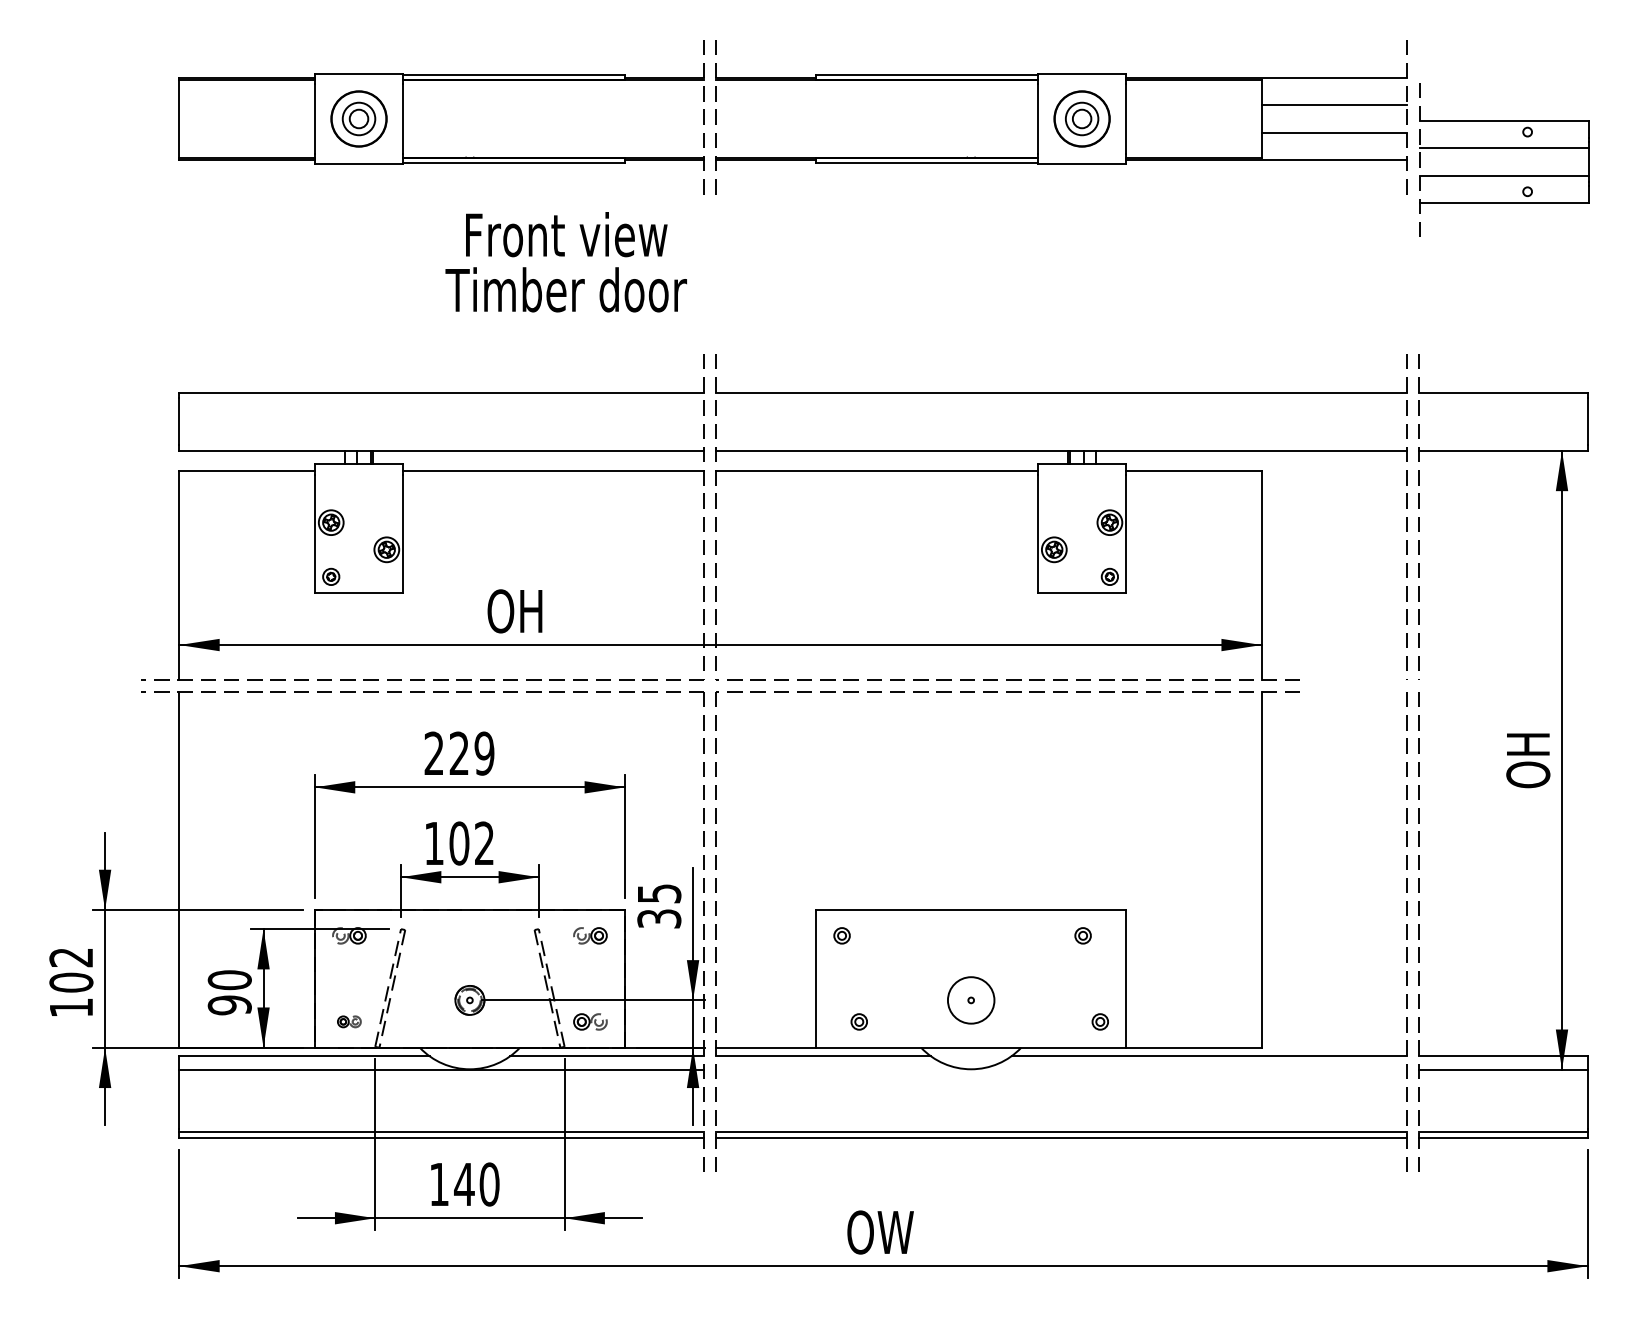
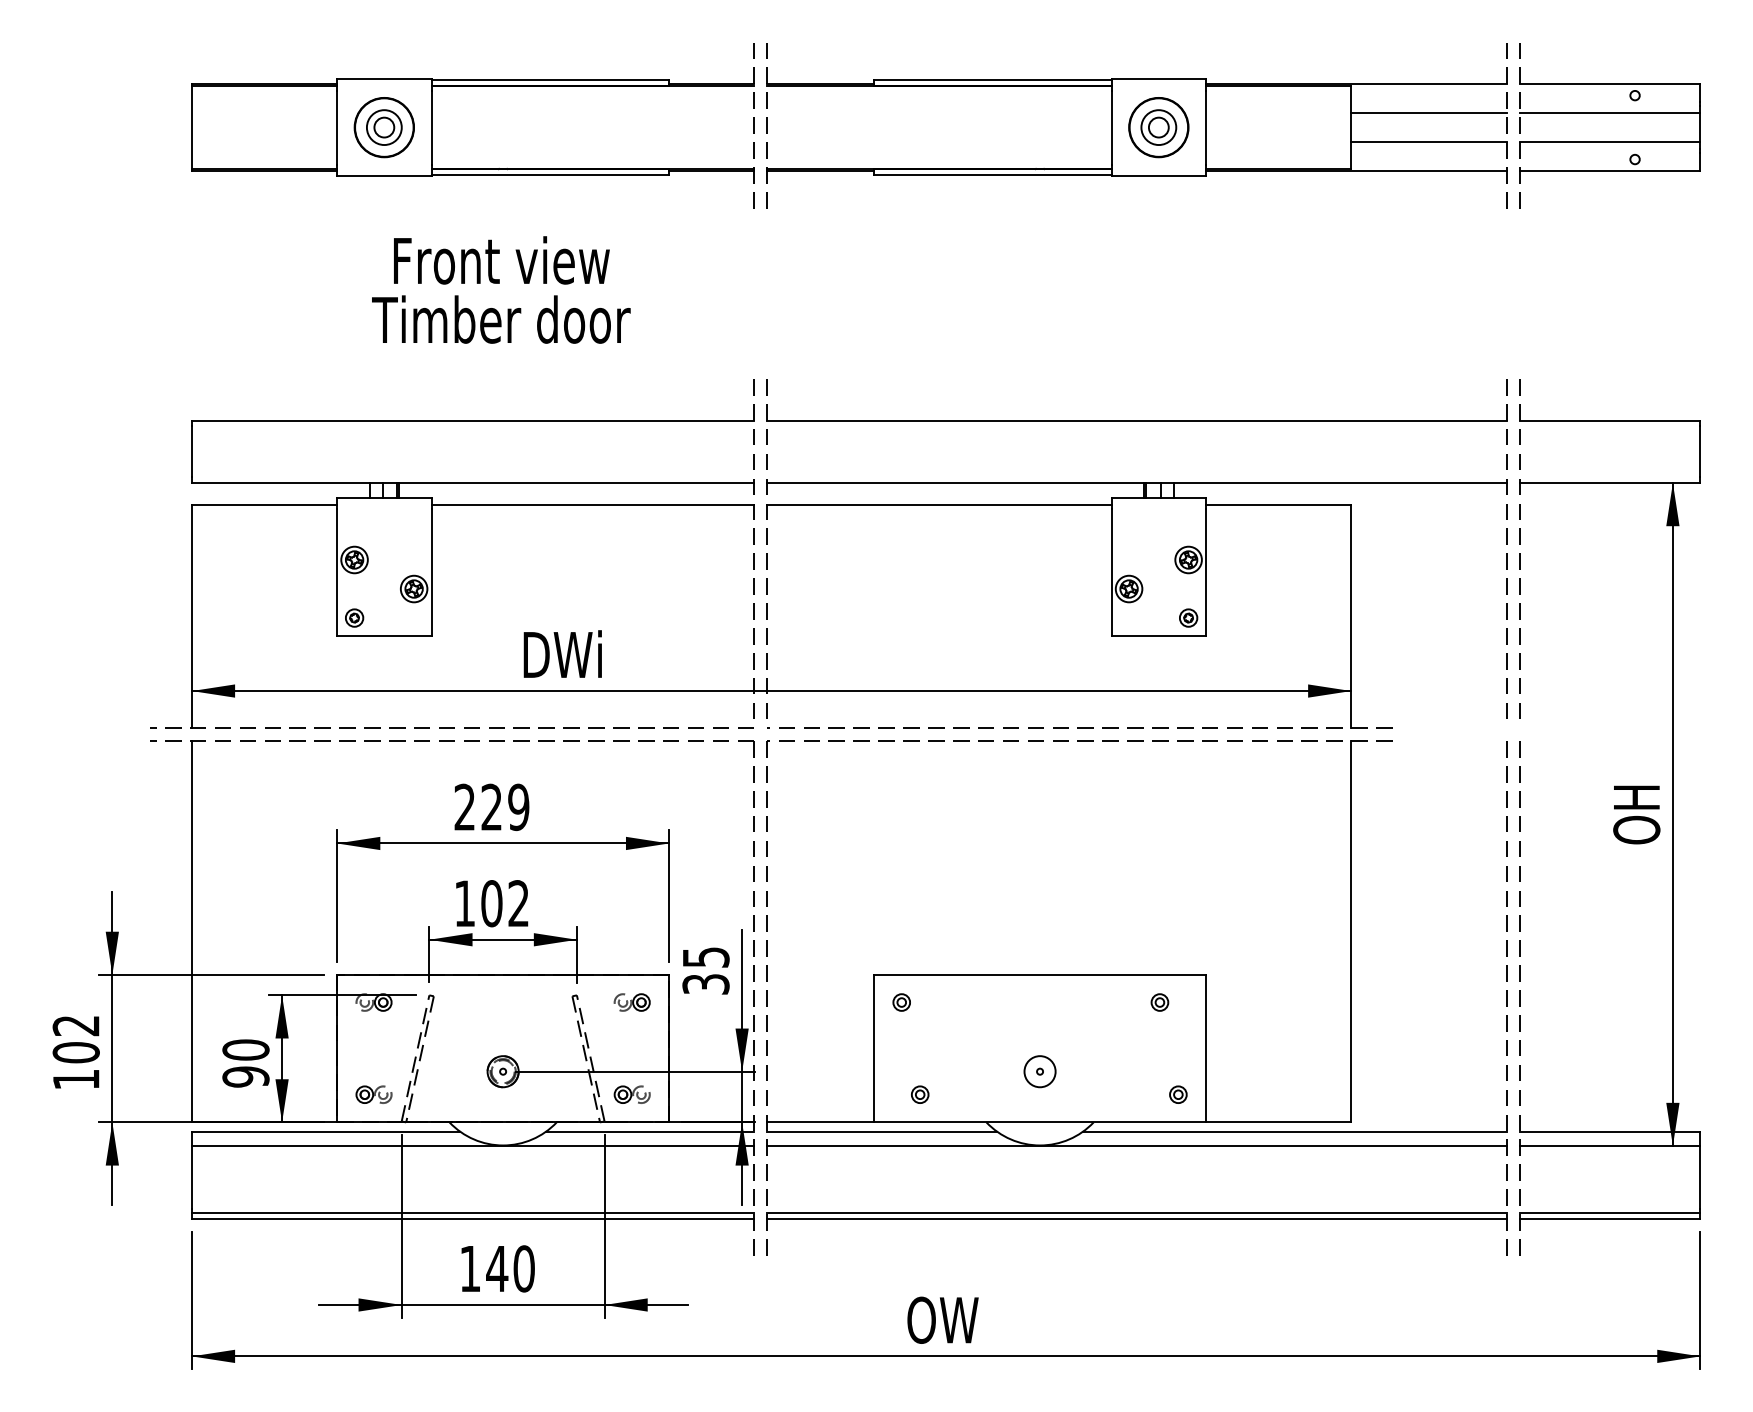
part: (1503, 148) -> (1609, 113), moved
text: (566, 261) -> (501, 289), moved
text: (524, 610) -> (561, 654), OH -> DWi
circle: (970, 1000) -> (1039, 1071), size x0.62
part: (348, 1021) -> (373, 1094), size x1.43
line: (1061, 1070) -> (1136, 1146), added

